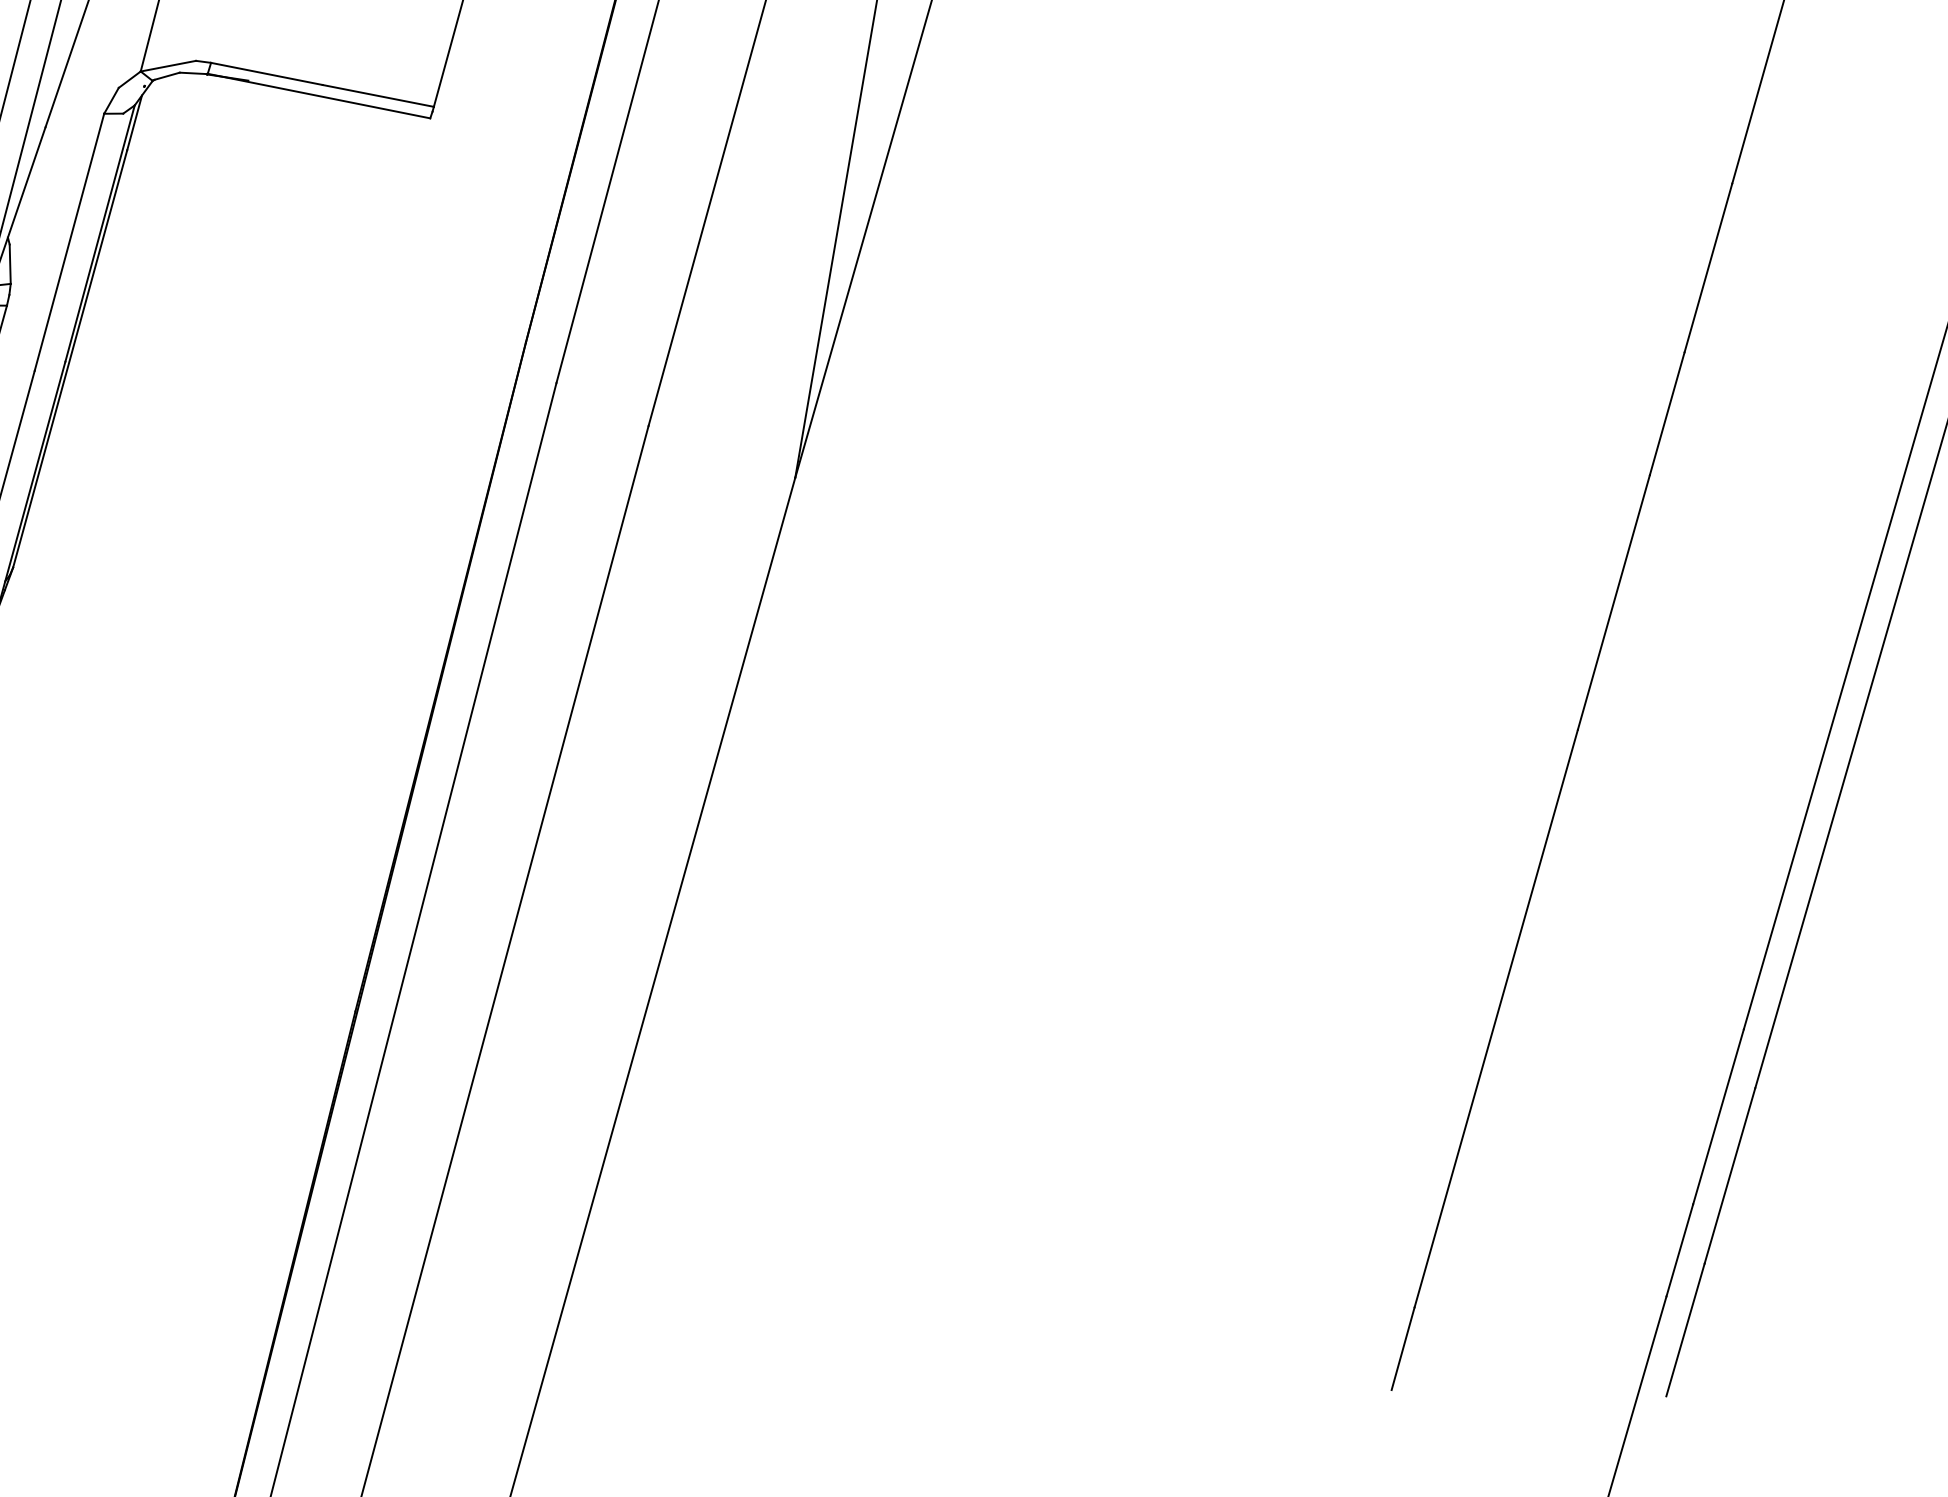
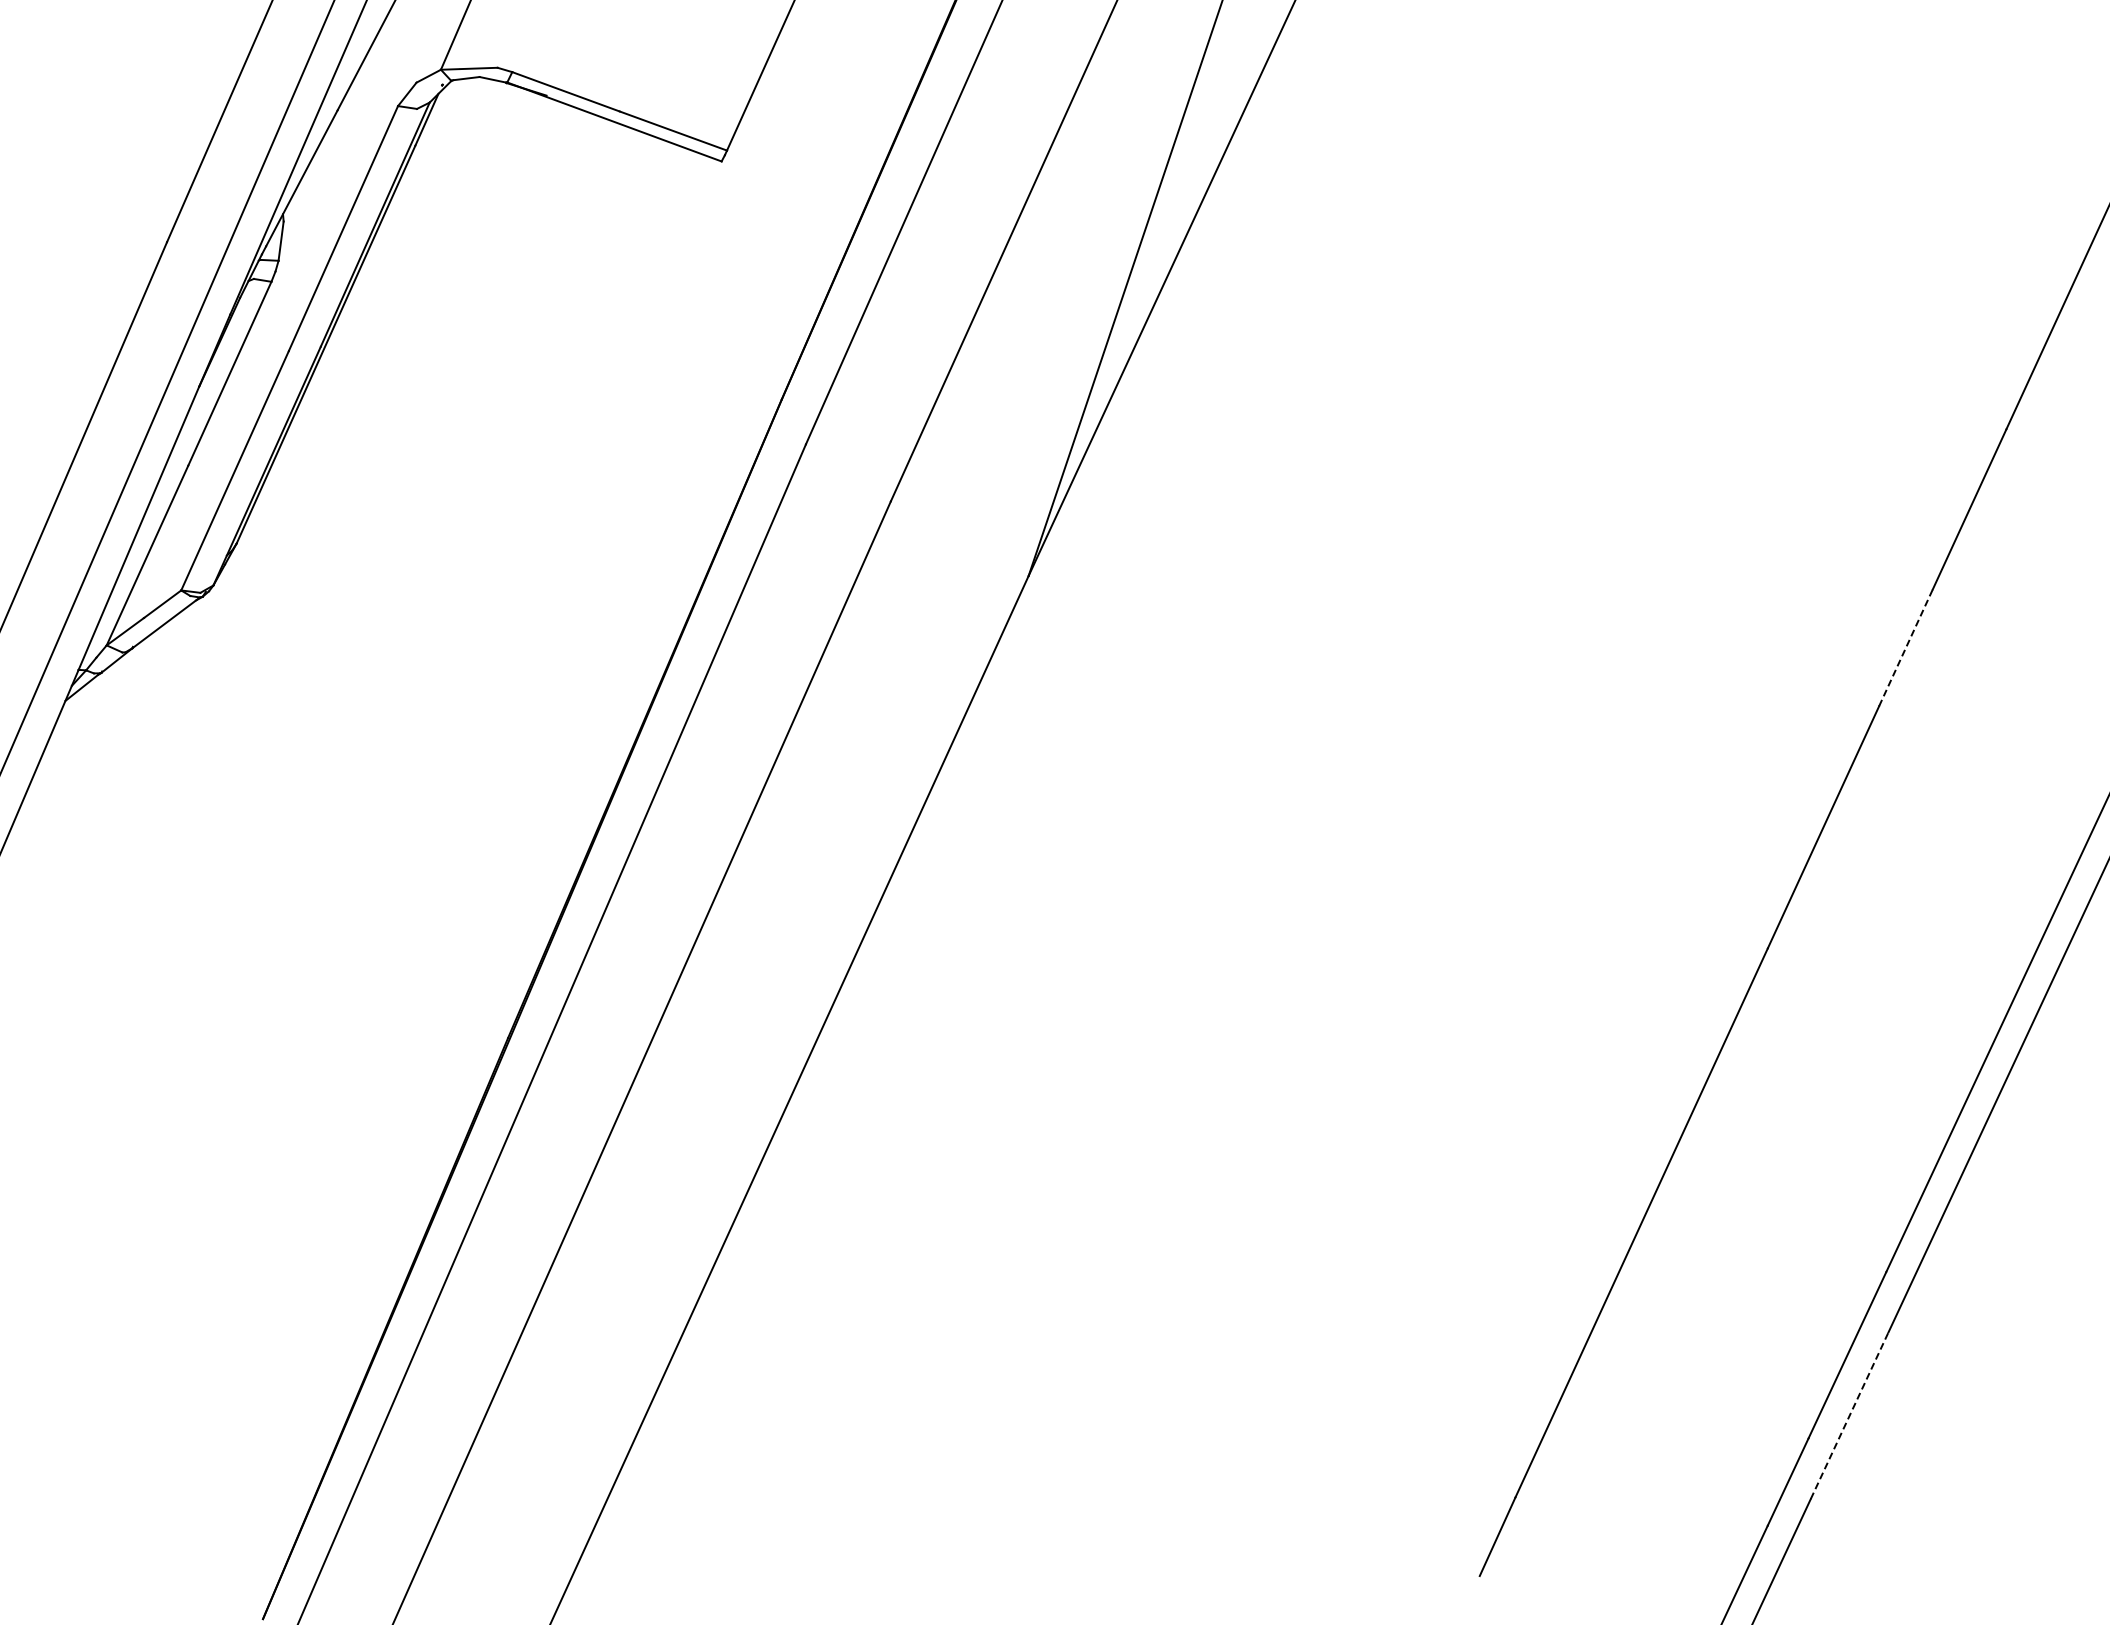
line: (1667, 413) -> (1906, 647), solid -> dashed
line: (1729, 1175) -> (1849, 1415), solid -> dashed

